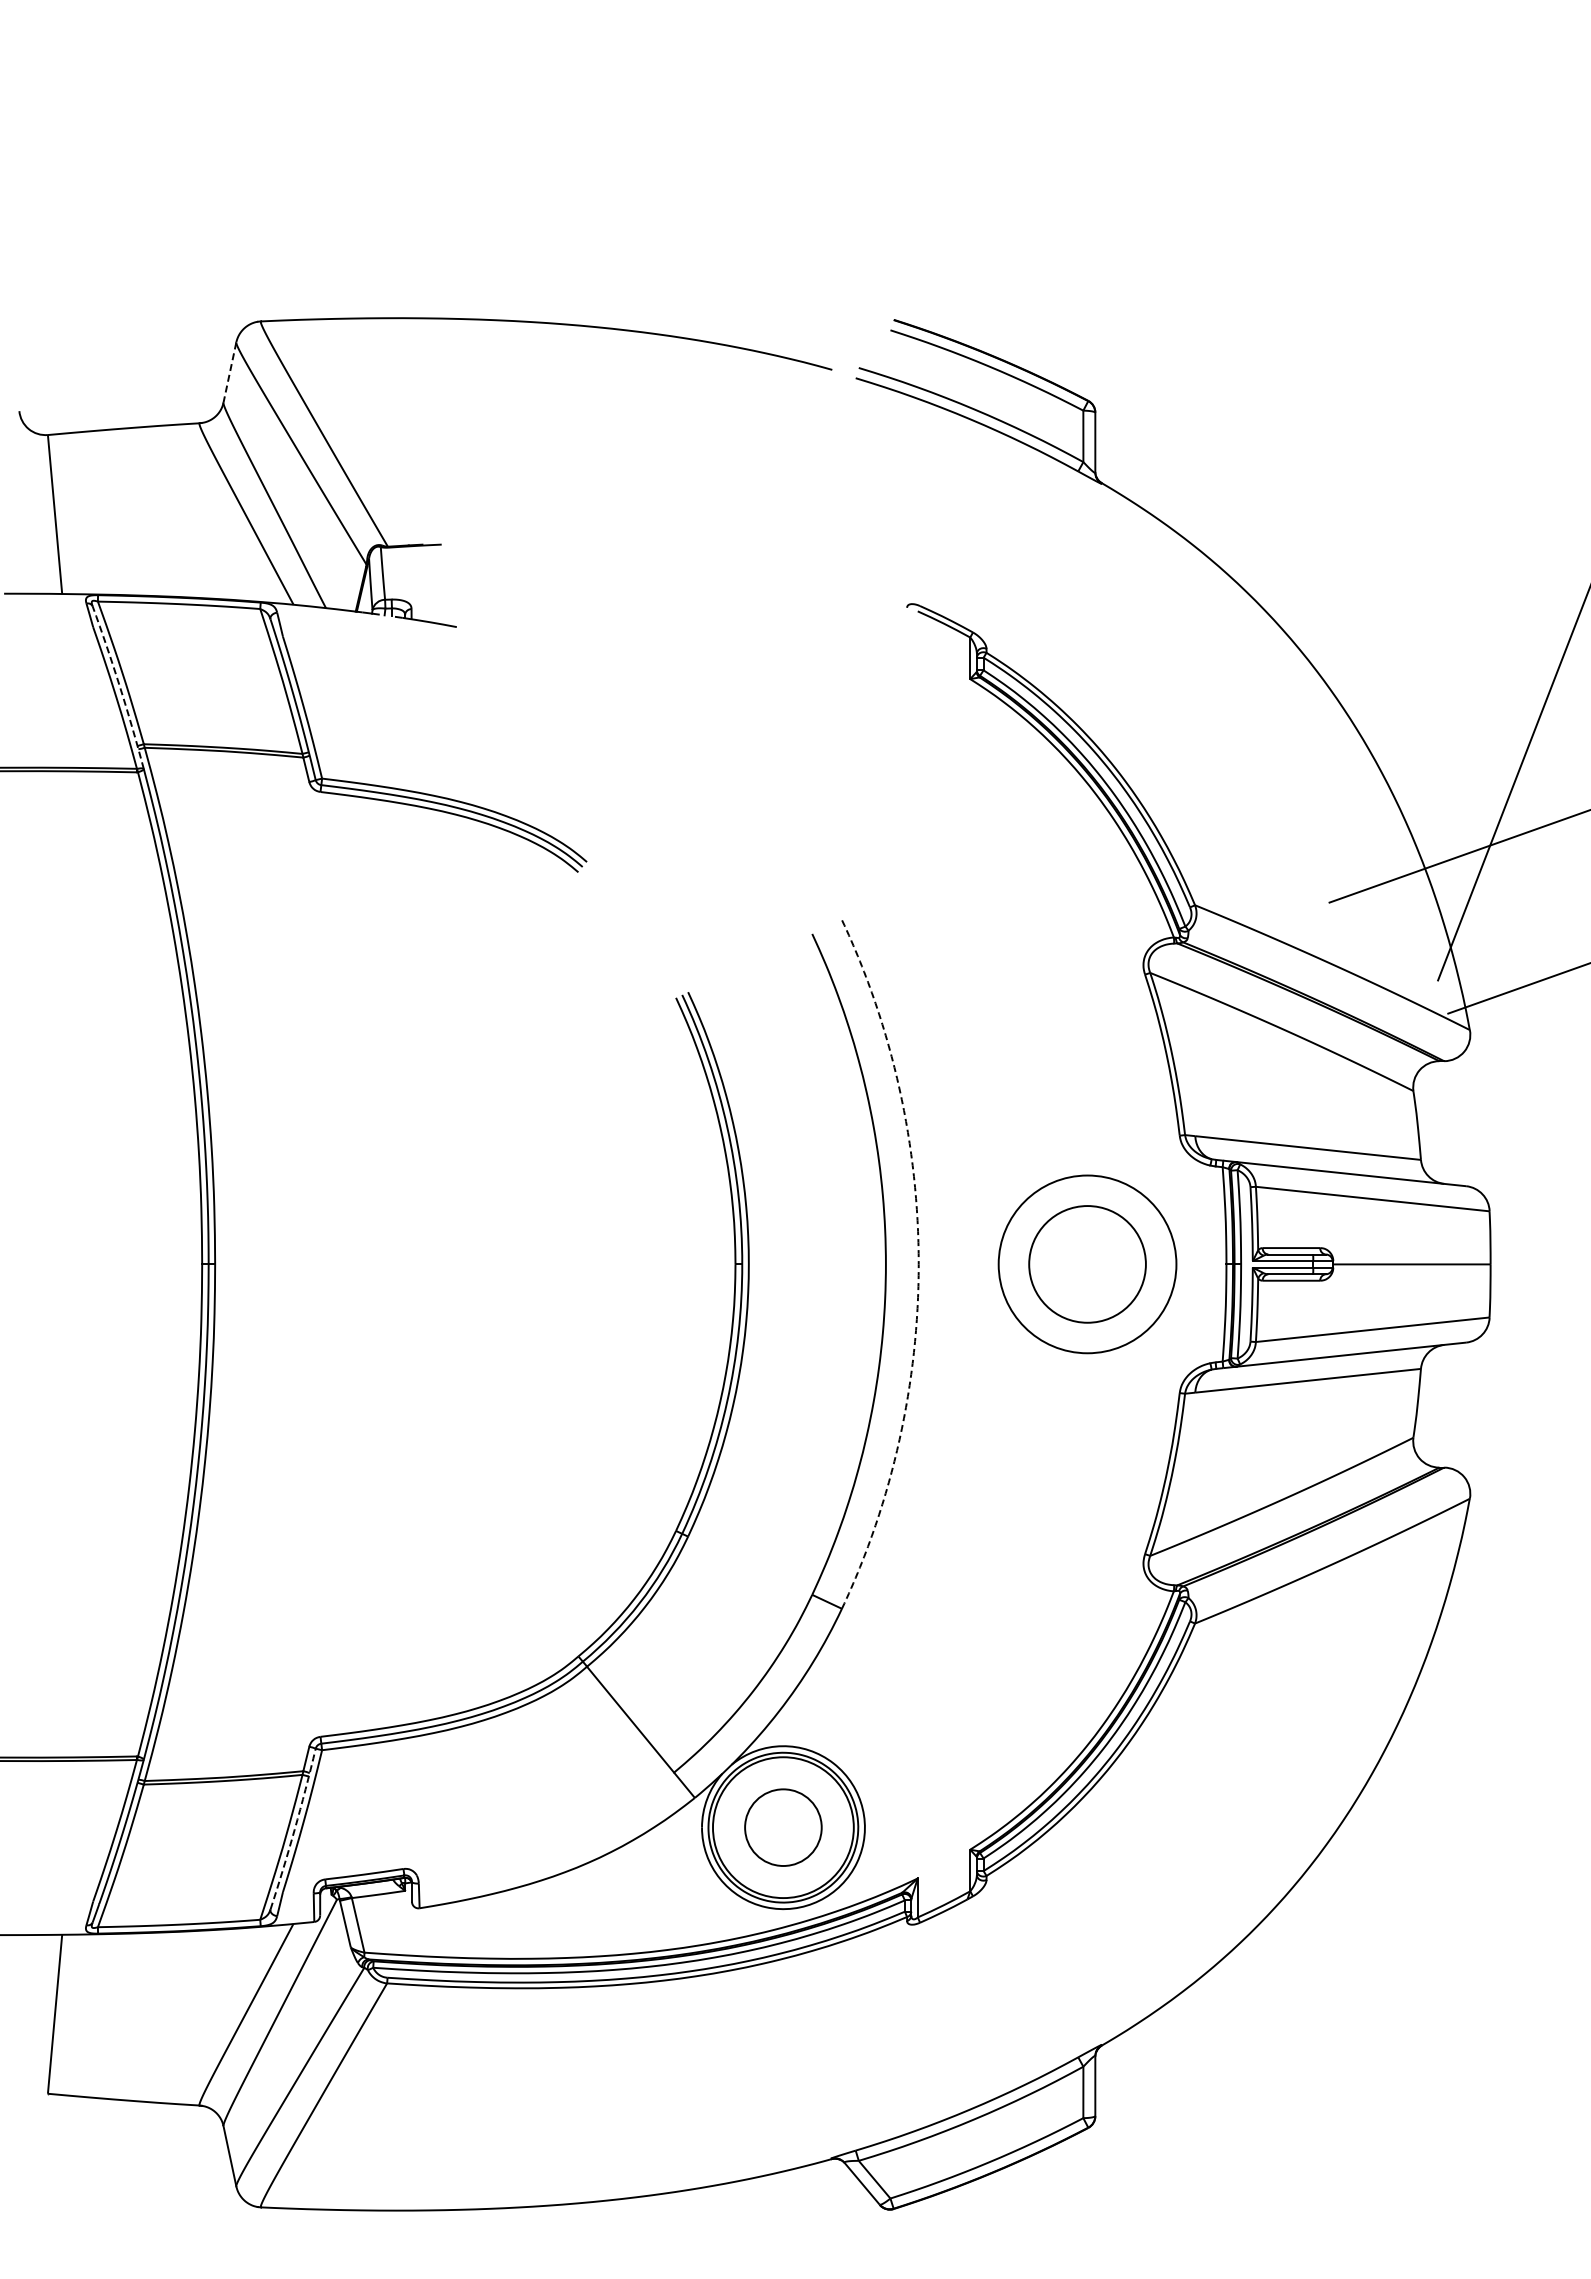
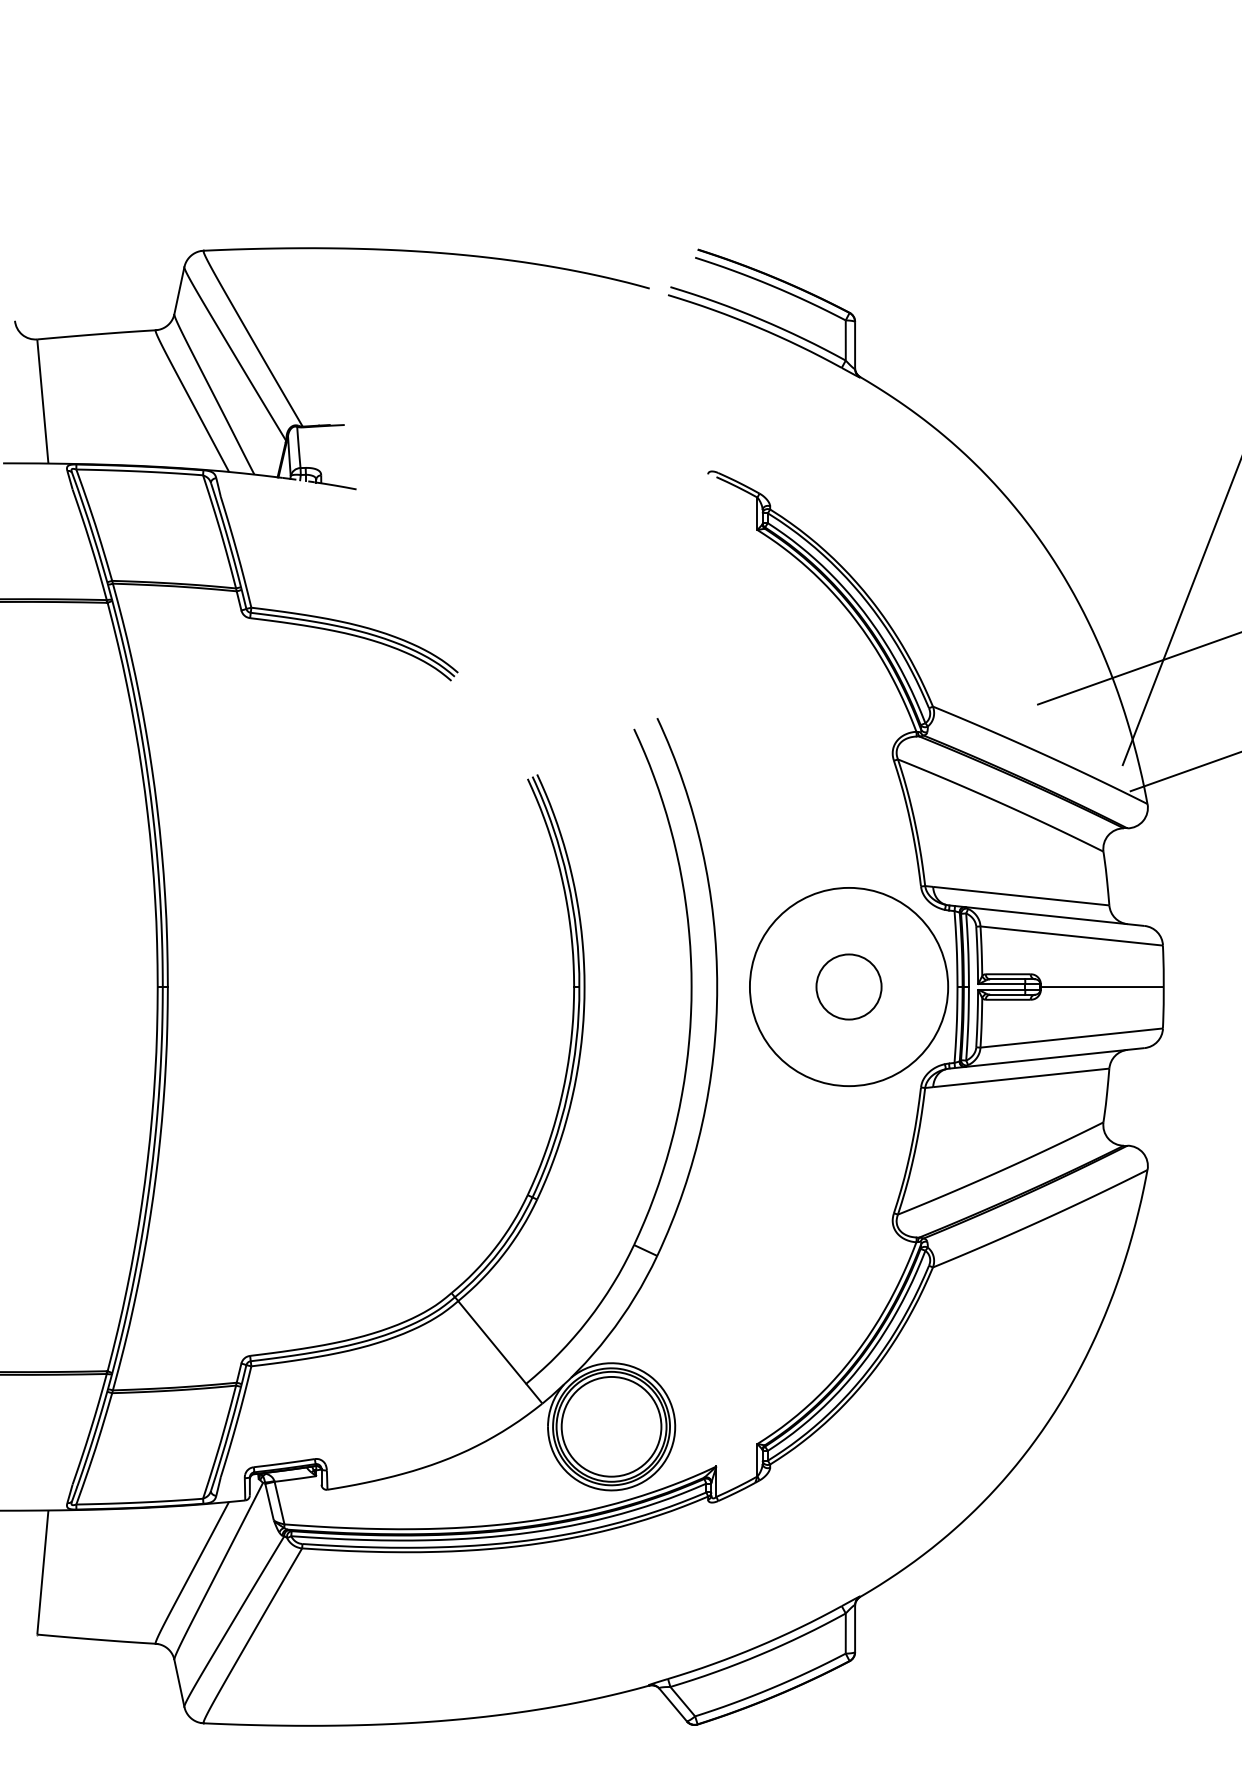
line: (229, 372) -> (179, 290), dashed -> solid
arc: (120, 687) -> (93, 536), dashed -> solid
arc: (918, 1264) -> (717, 987), dashed -> solid
circle: (1087, 1264) -> (848, 987), size x0.71
circle: (1087, 1264) -> (848, 987), size x1.43
circle: (783, 1827) -> (611, 1426), size x1.67
arc: (294, 1829) -> (229, 1428), dashed -> solid

